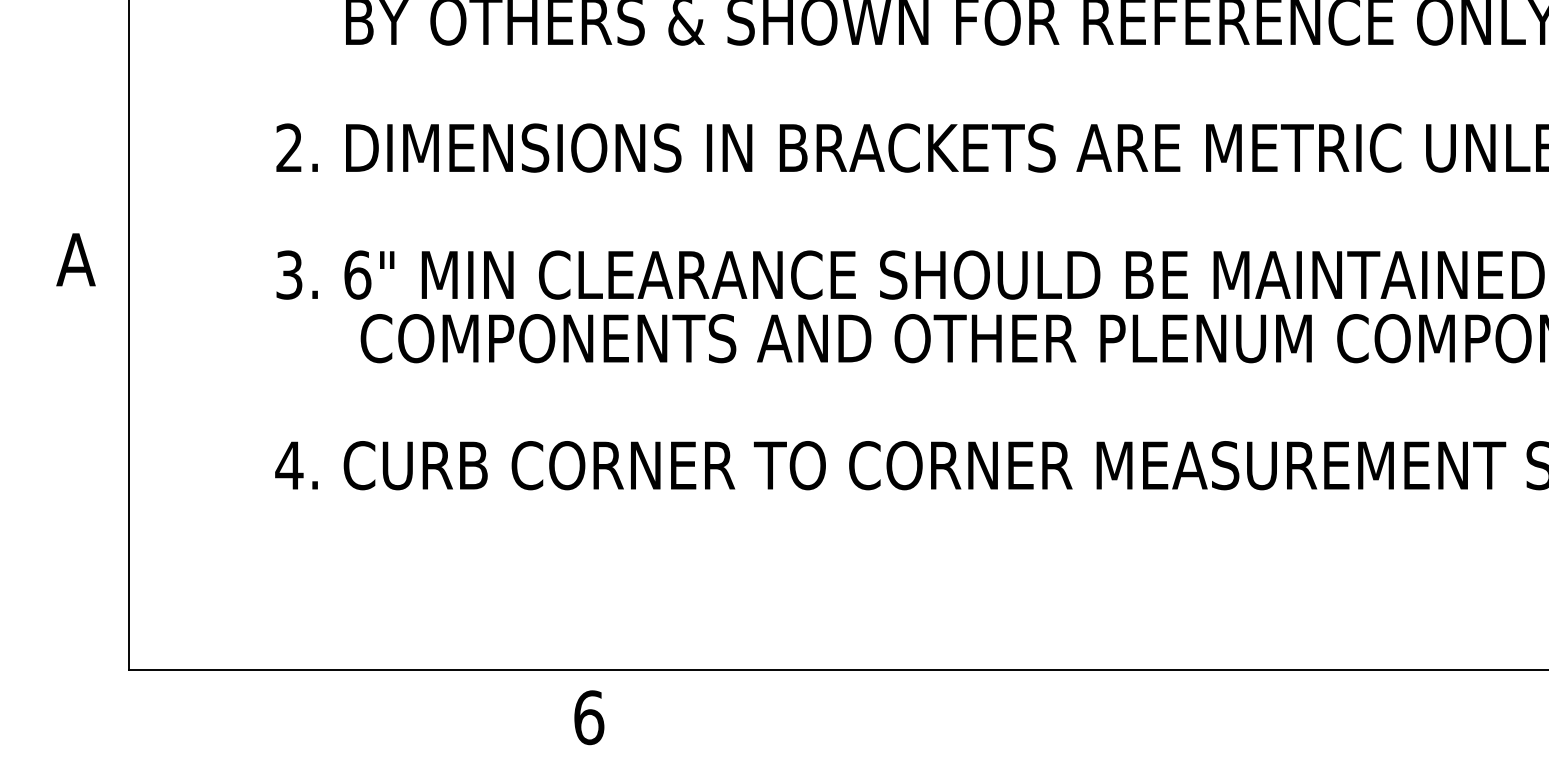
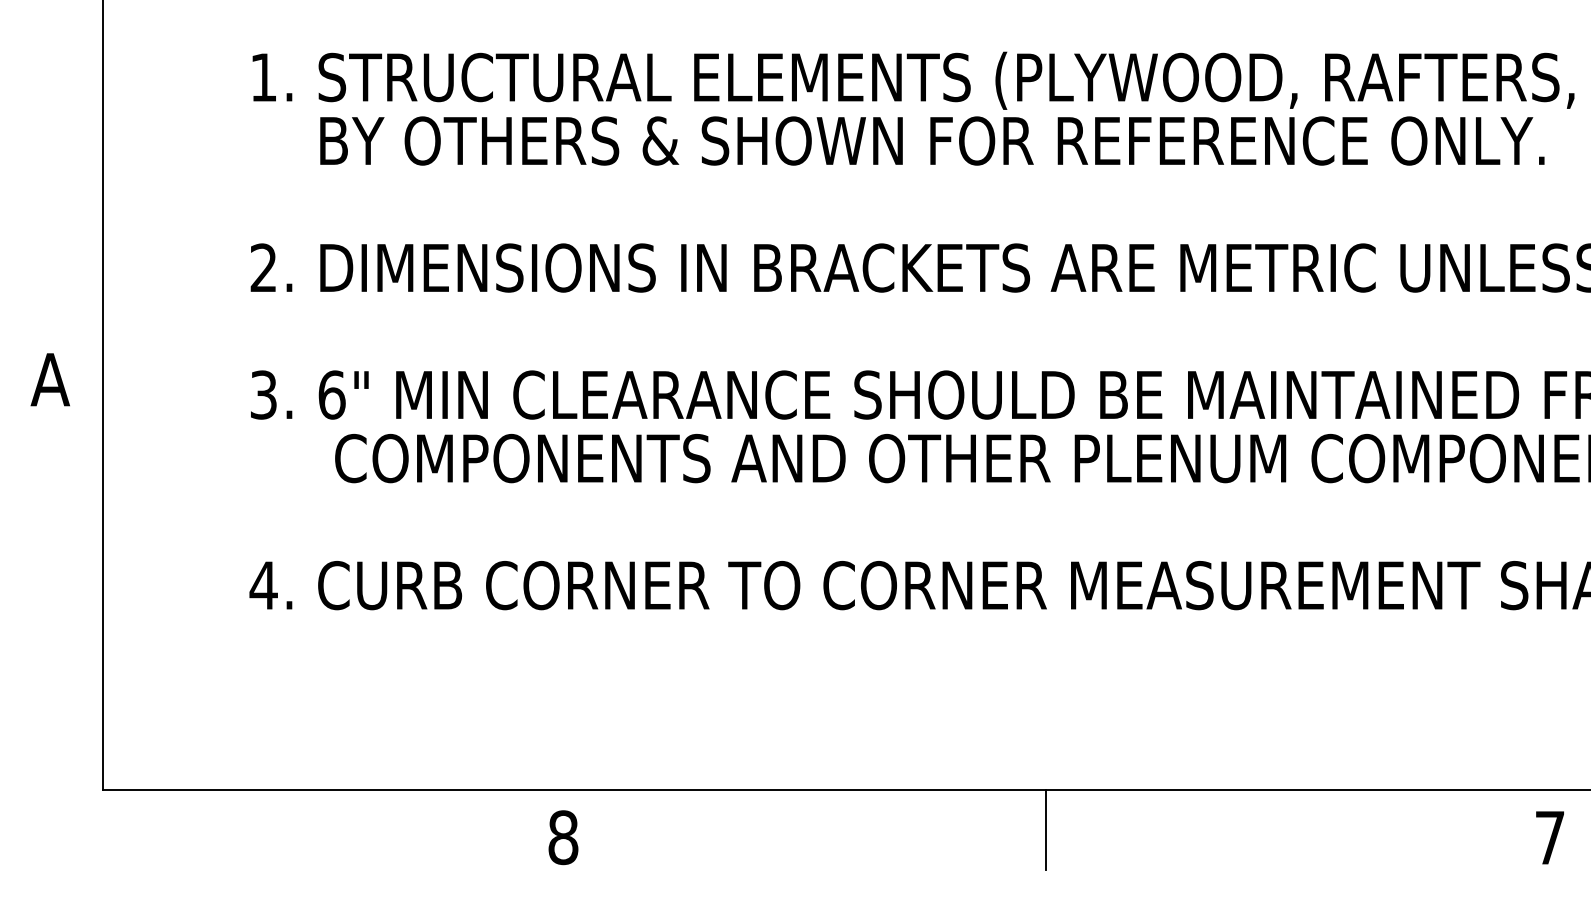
line: (1072, 709) -> (1046, 829), added
text: (589, 717) -> (563, 837), 6 -> 8

